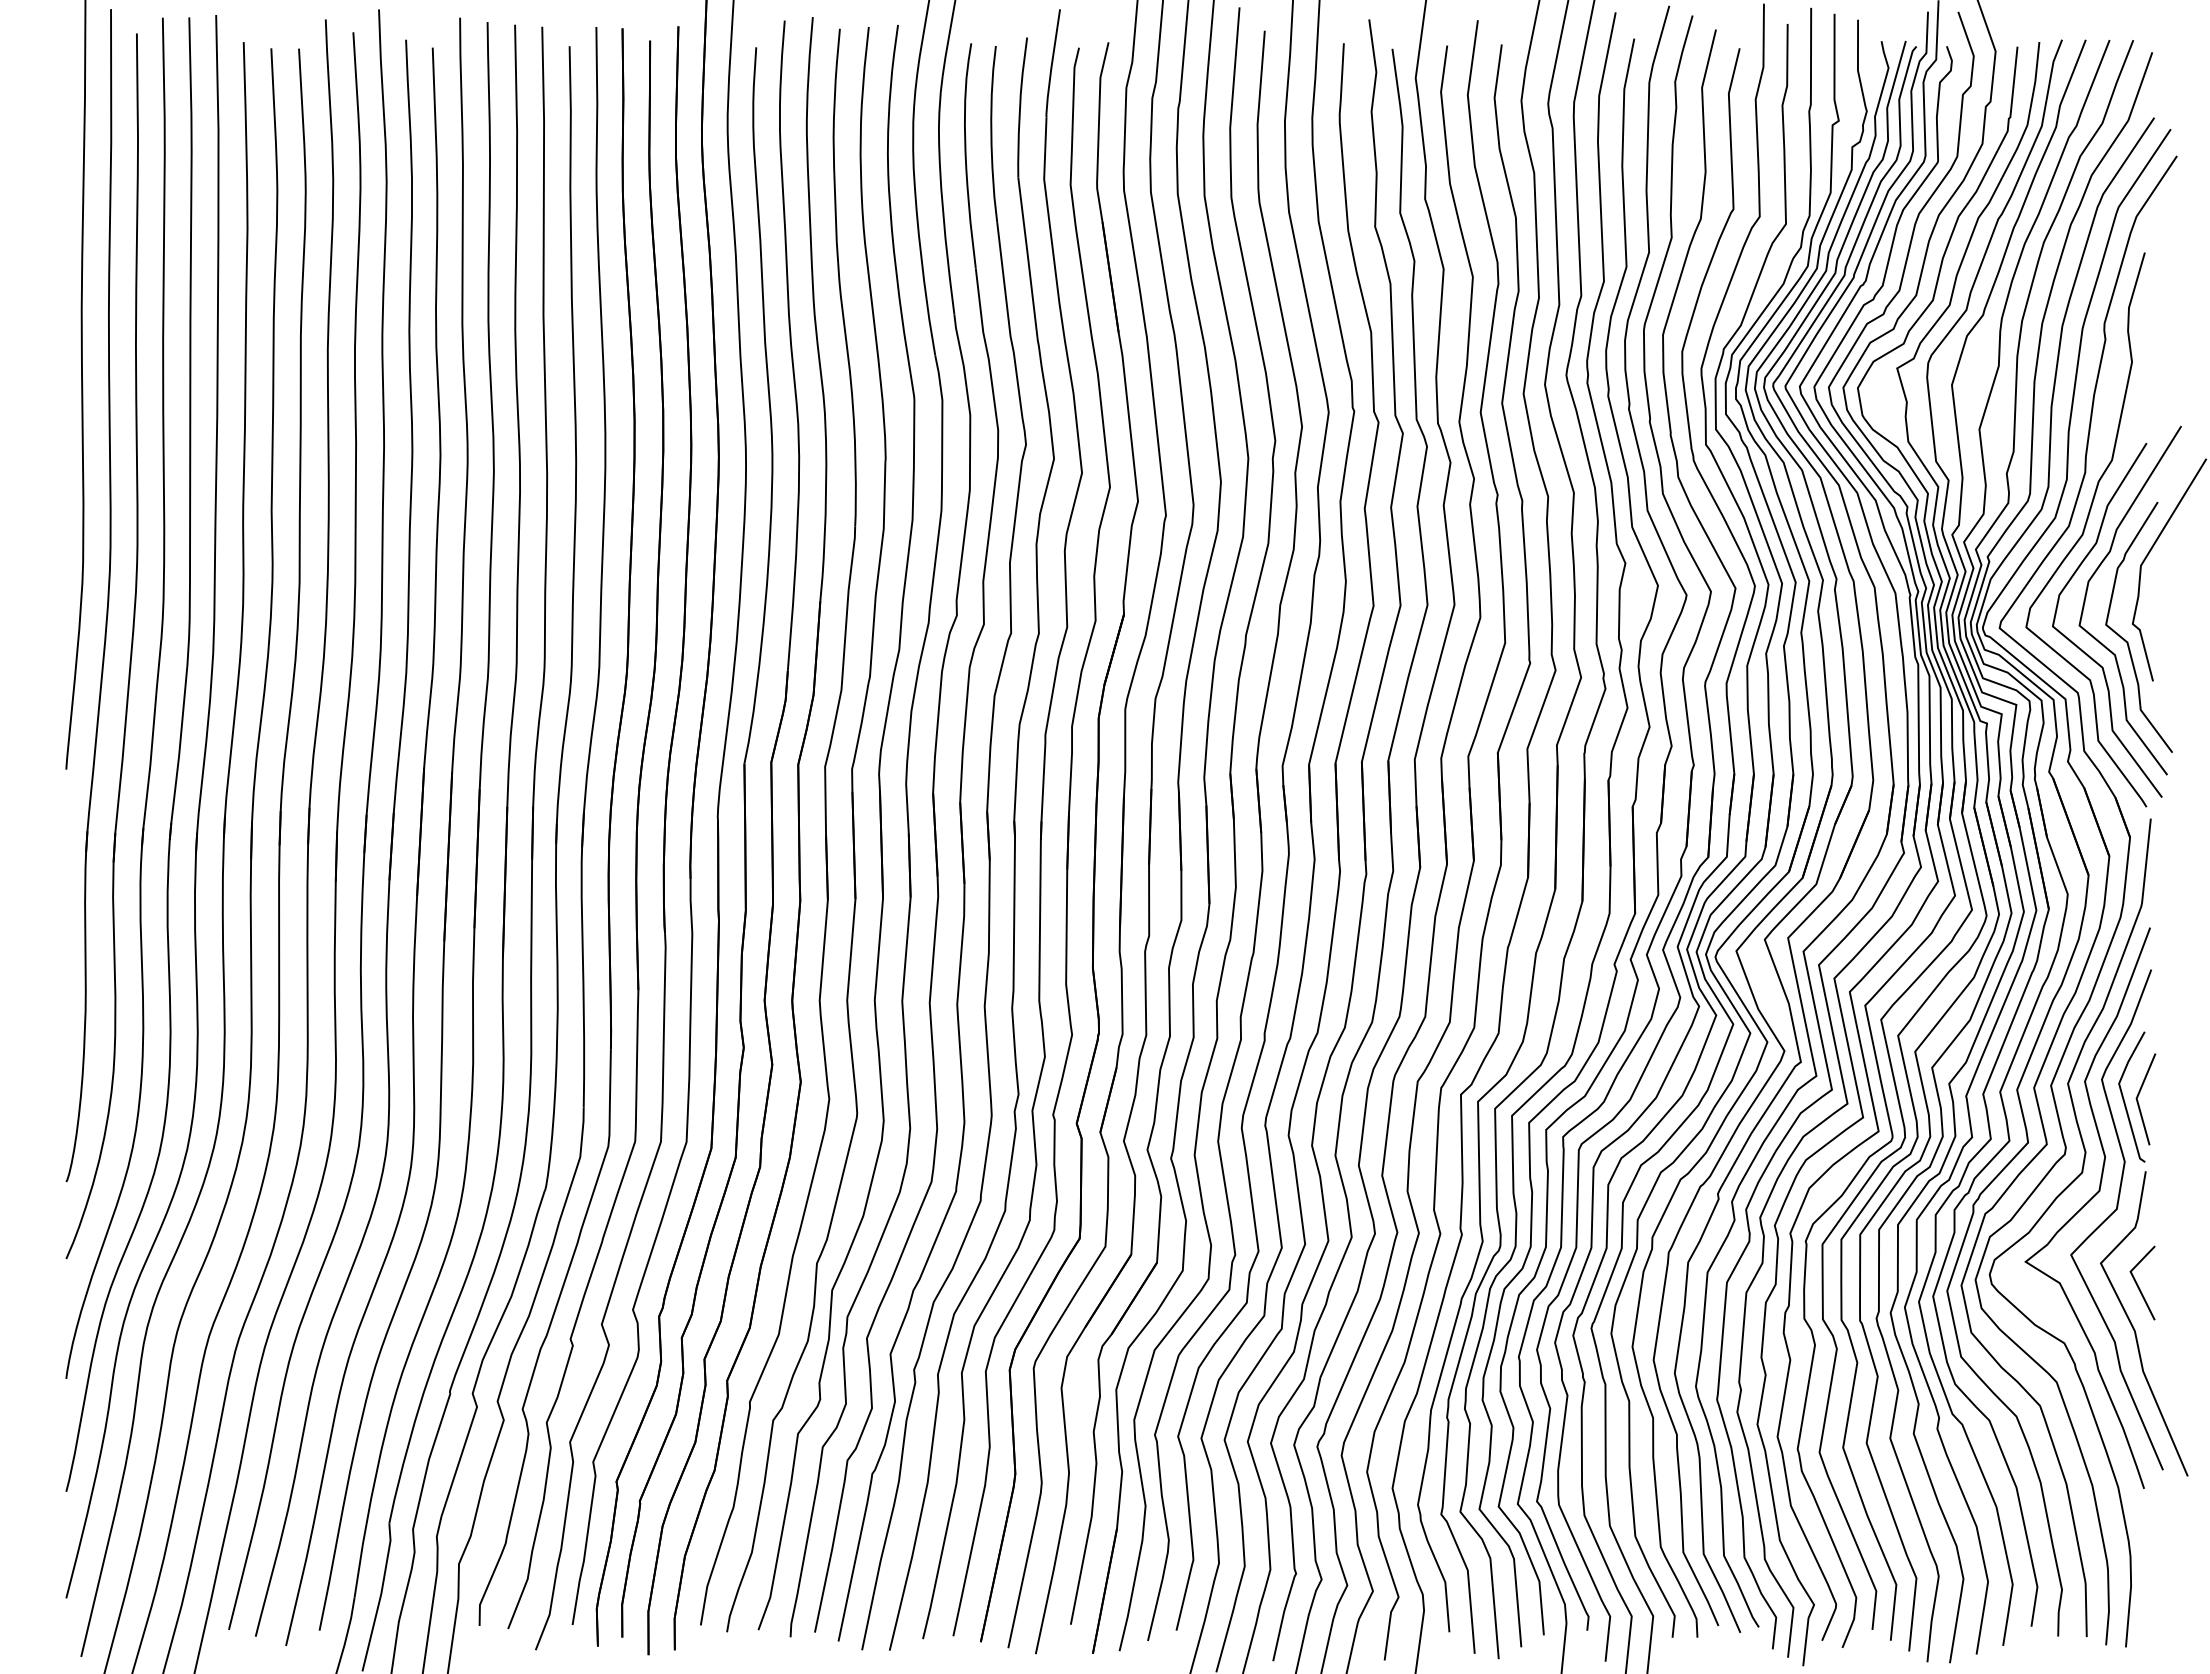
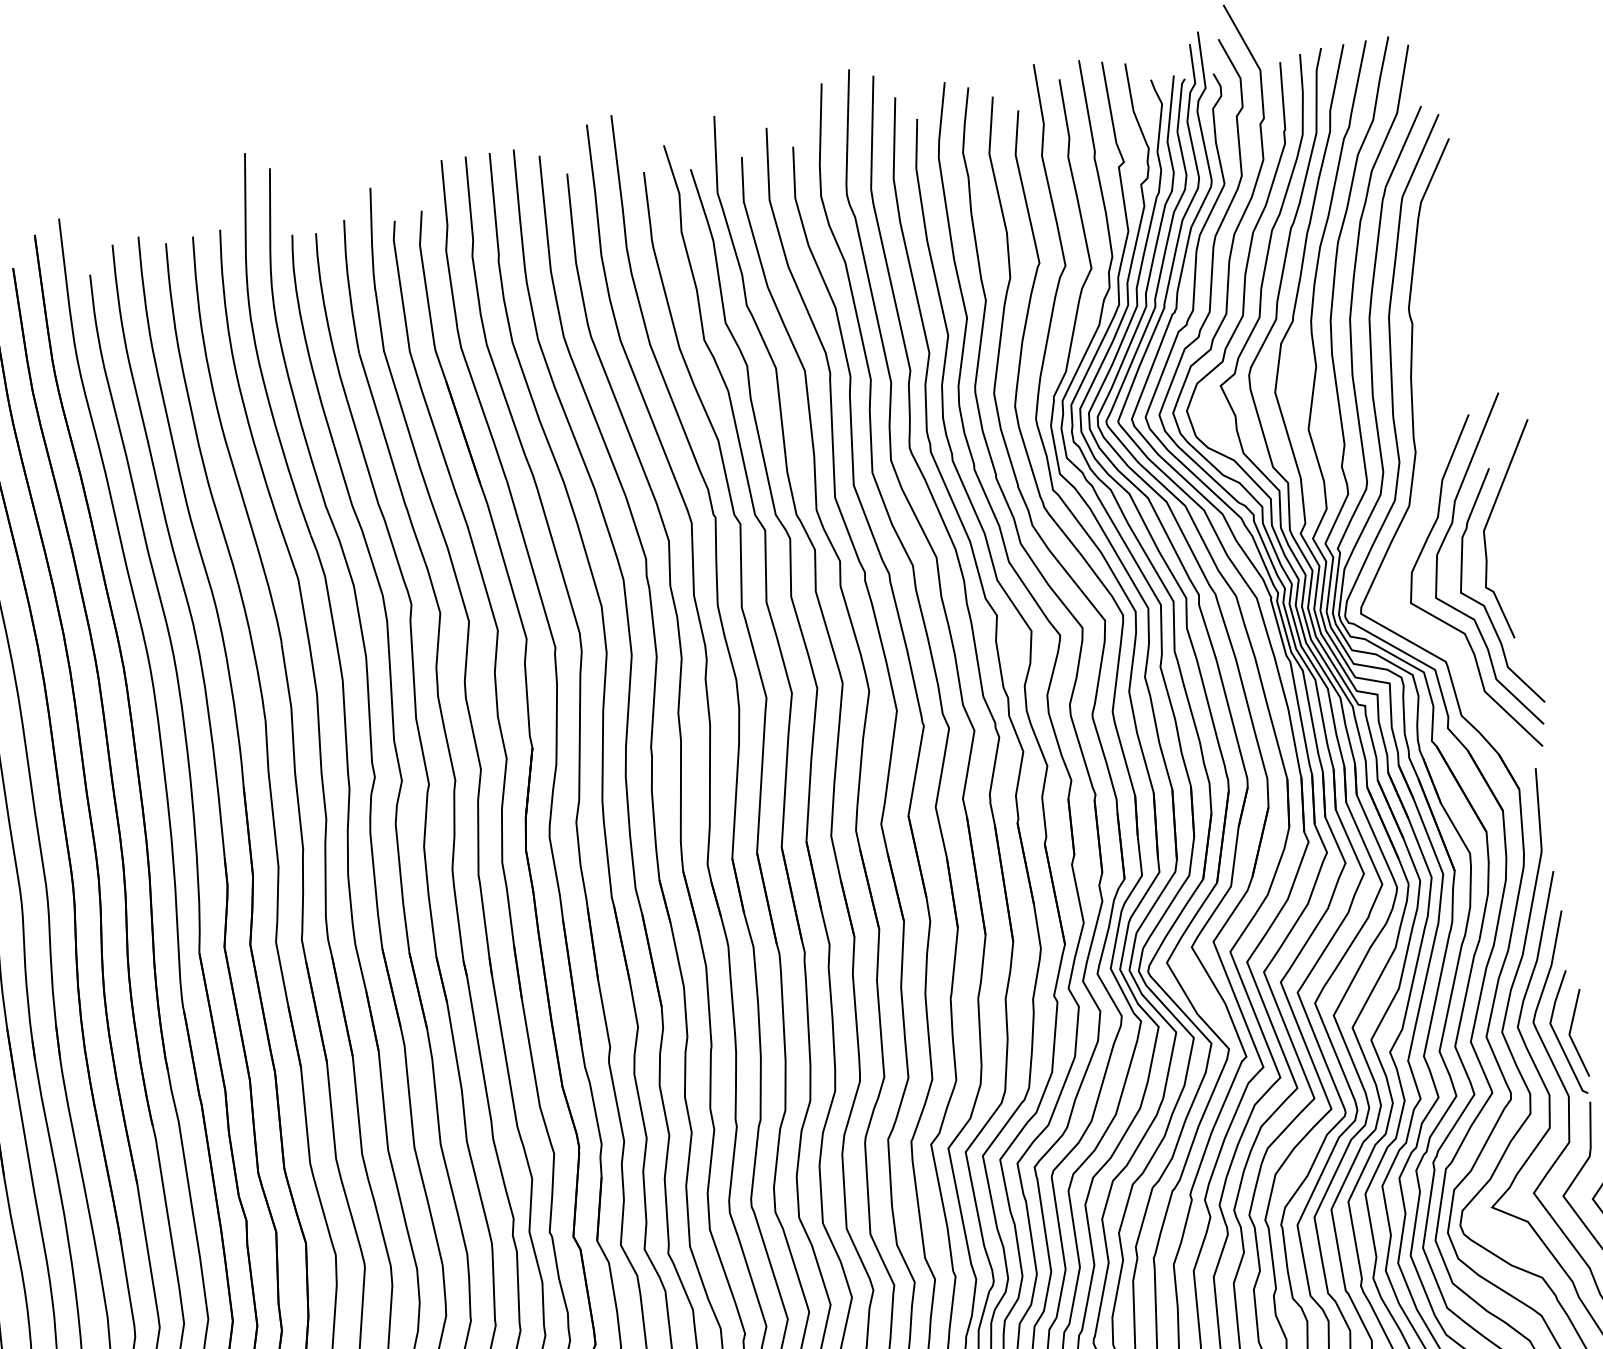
curve: (2085, 529) -> (1425, 506), removed

